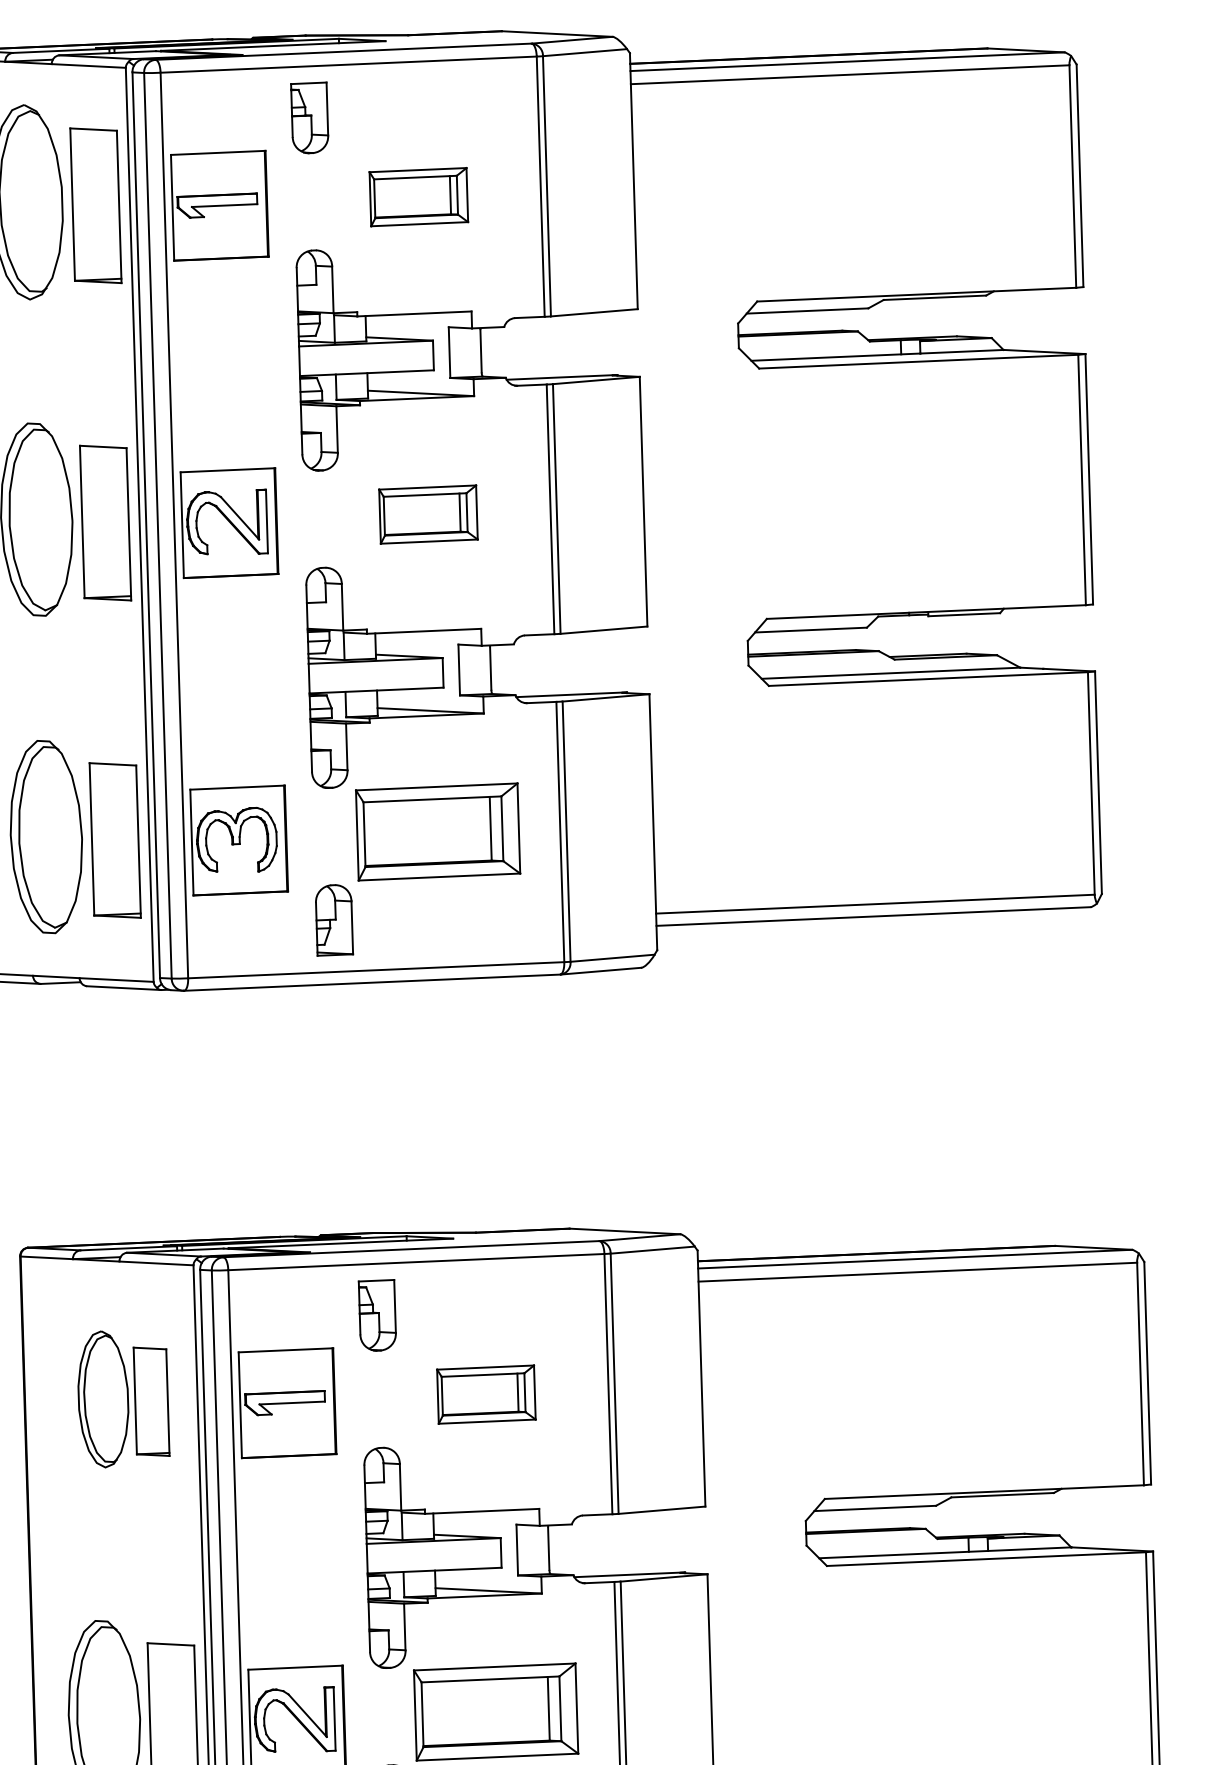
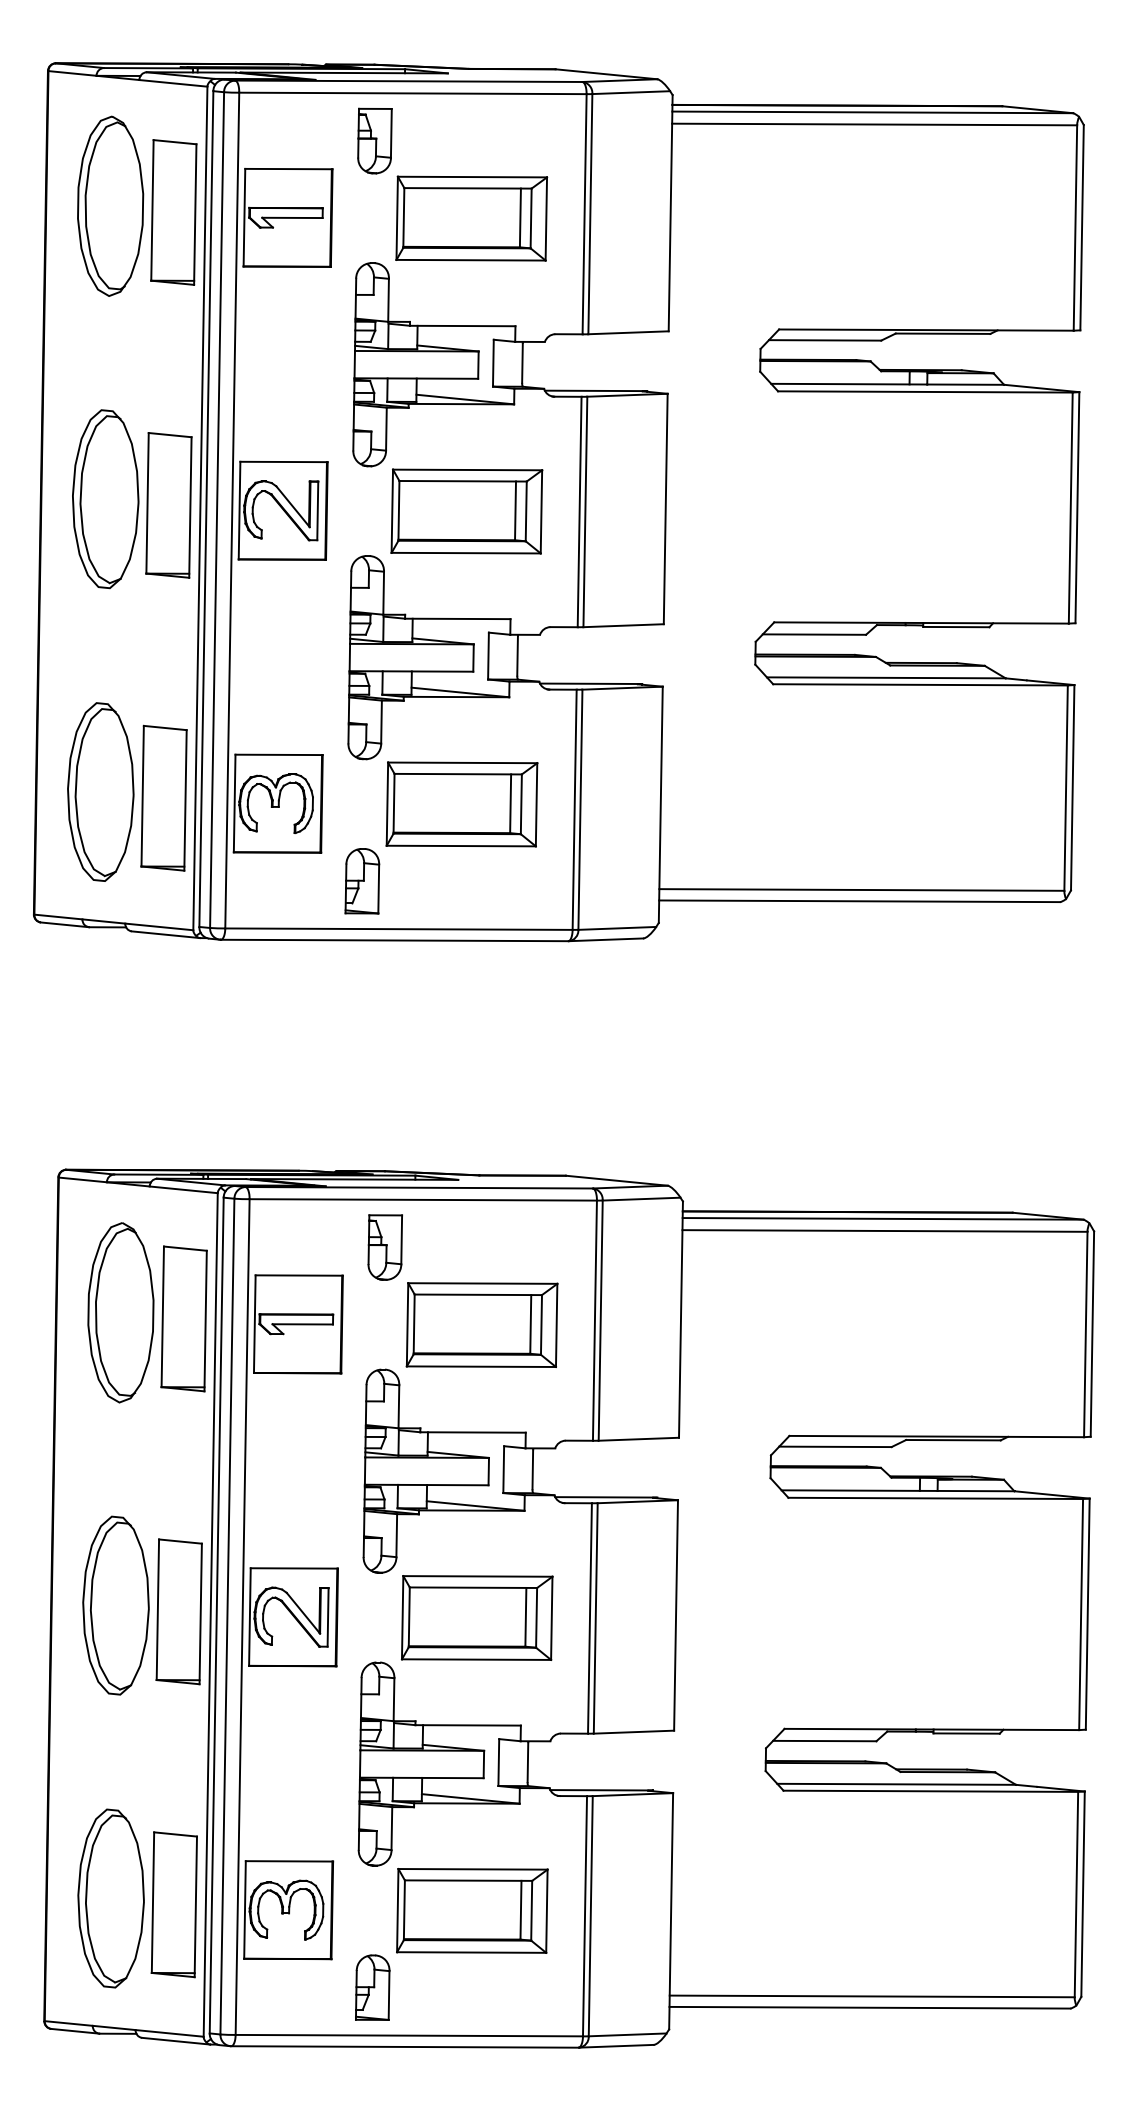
part: (418, 197) -> (471, 218), size x1.67
part: (428, 514) -> (466, 511), size x1.67
part: (485, 1394) -> (481, 1324), size x1.67
part: (123, 1398) -> (147, 1312), size x1.43

